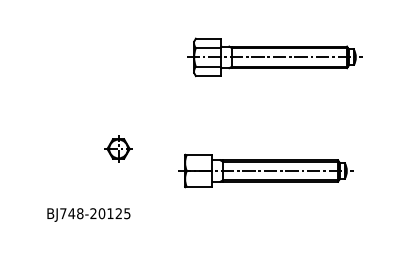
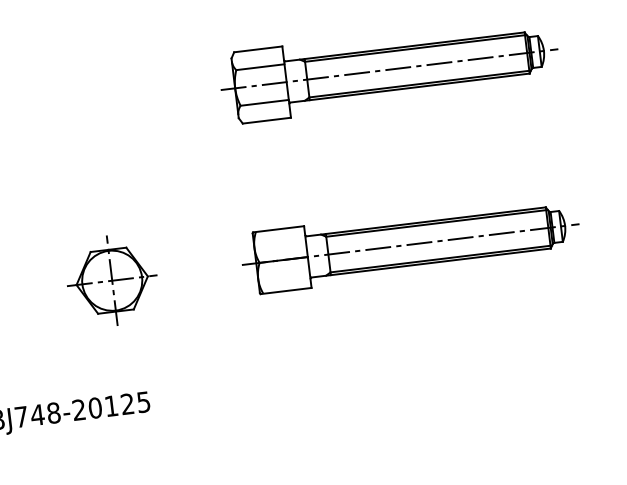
part: (118, 148) -> (111, 279), size x1.67
part: (265, 170) -> (409, 243), moved

